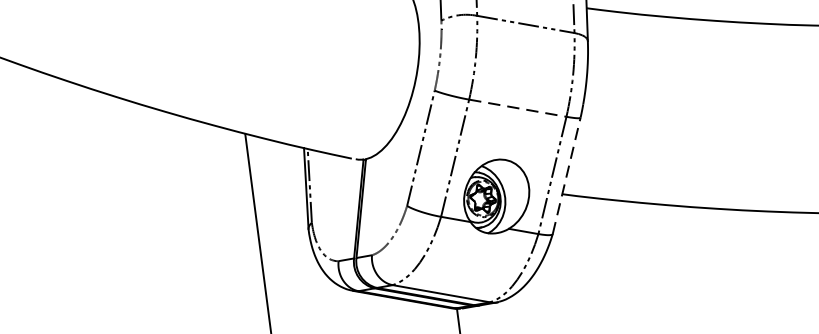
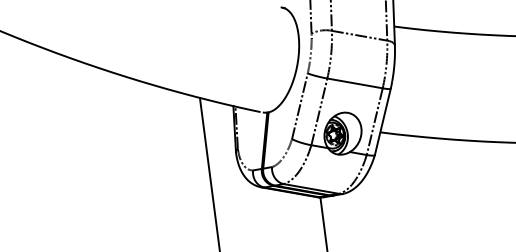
line: (518, 108) -> (355, 83), dashed -> solid
line: (566, 175) -> (382, 121), dashed -> solid

